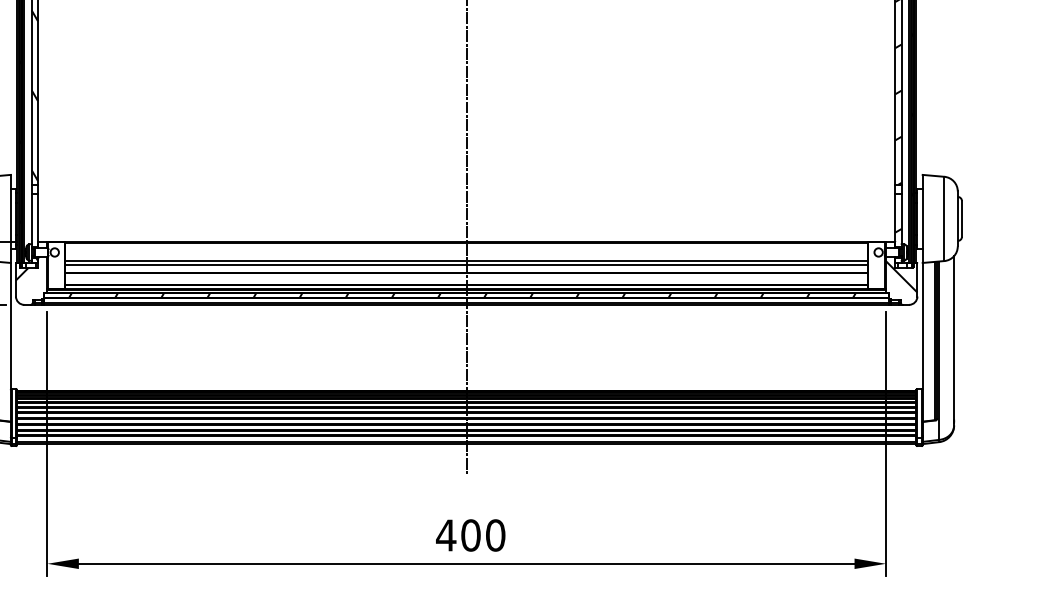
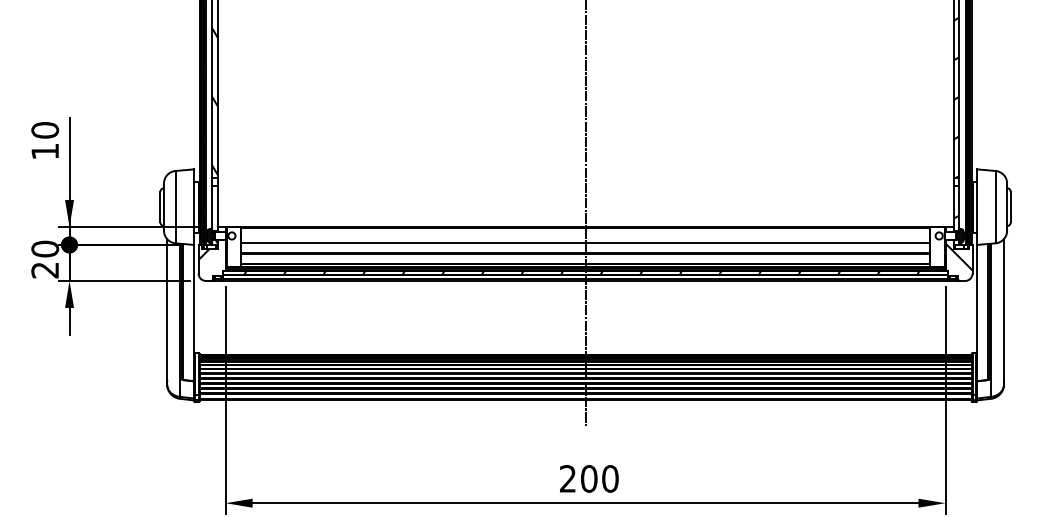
line: (466, 264) -> (585, 246), removed
text: (445, 535) -> (567, 478), 400 -> 200

